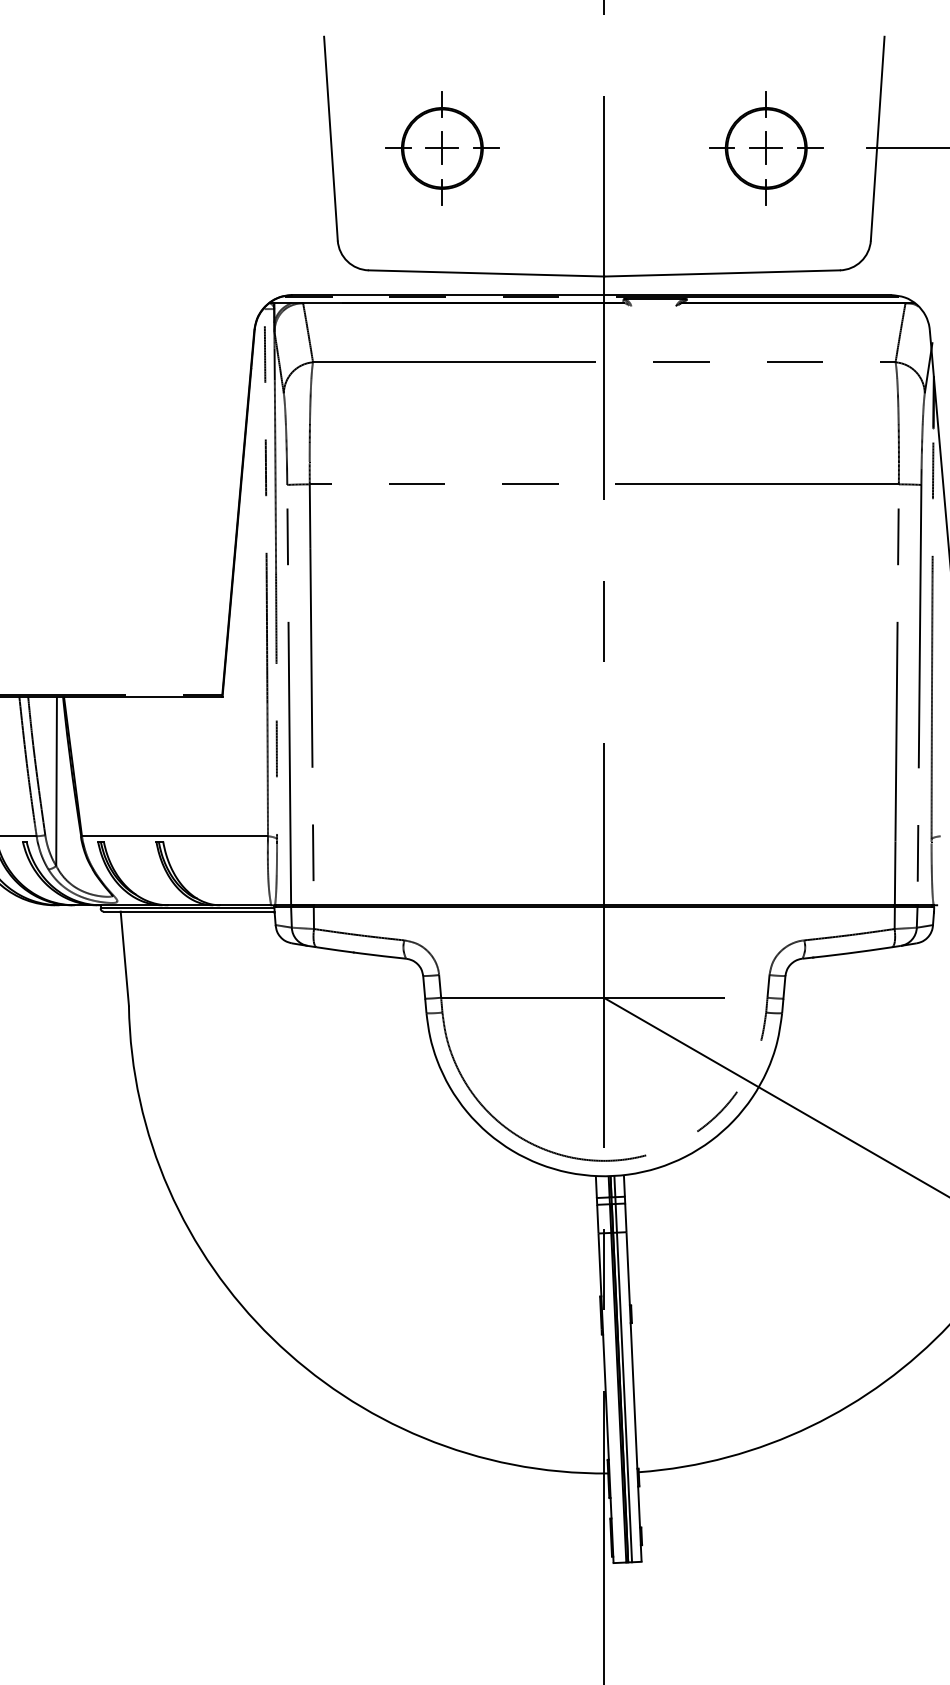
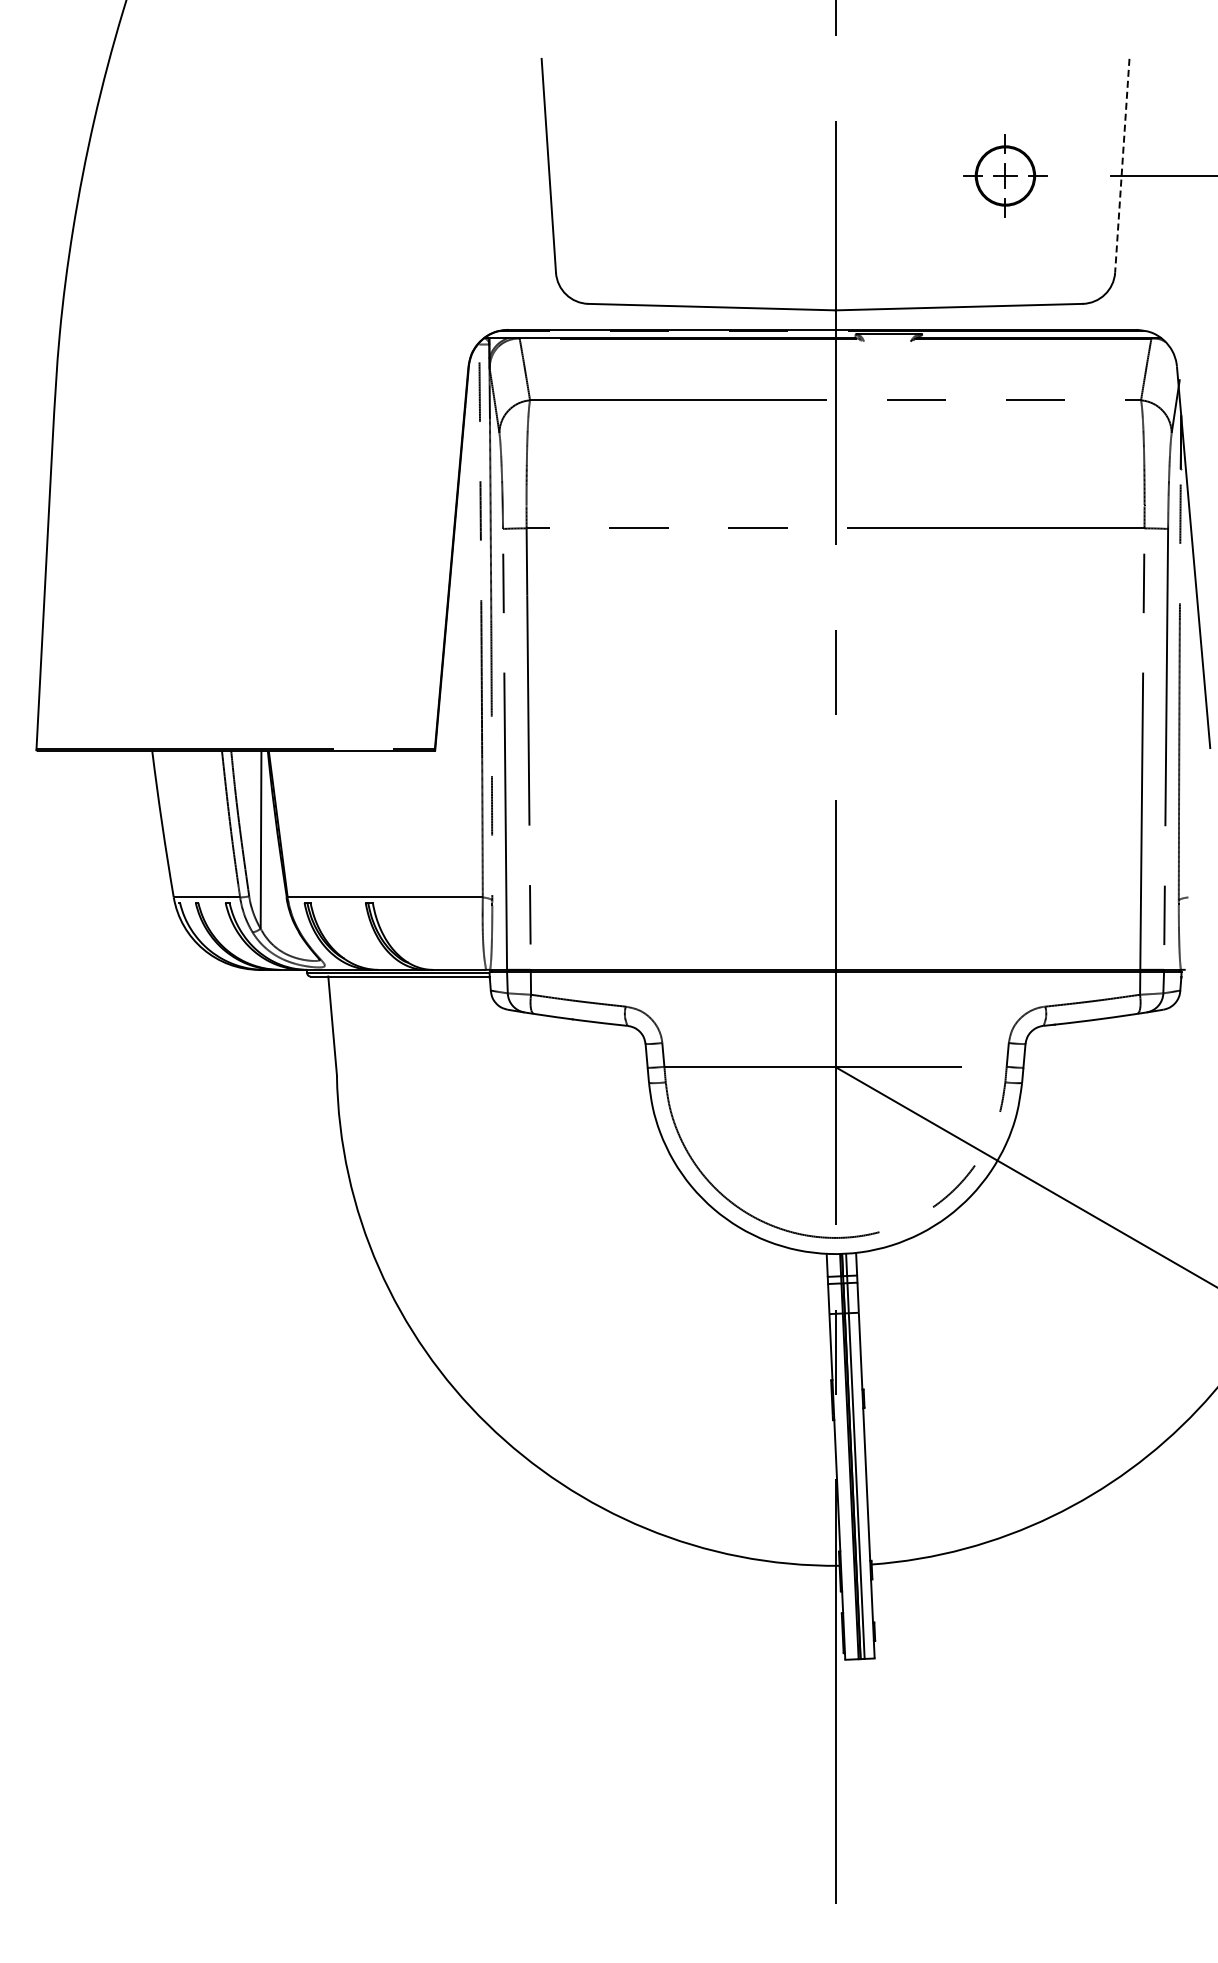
line: (877, 139) -> (1122, 166), solid -> dashed
part: (442, 147) -> (665, 175), removed
part: (766, 147) -> (1005, 175), size x0.7

